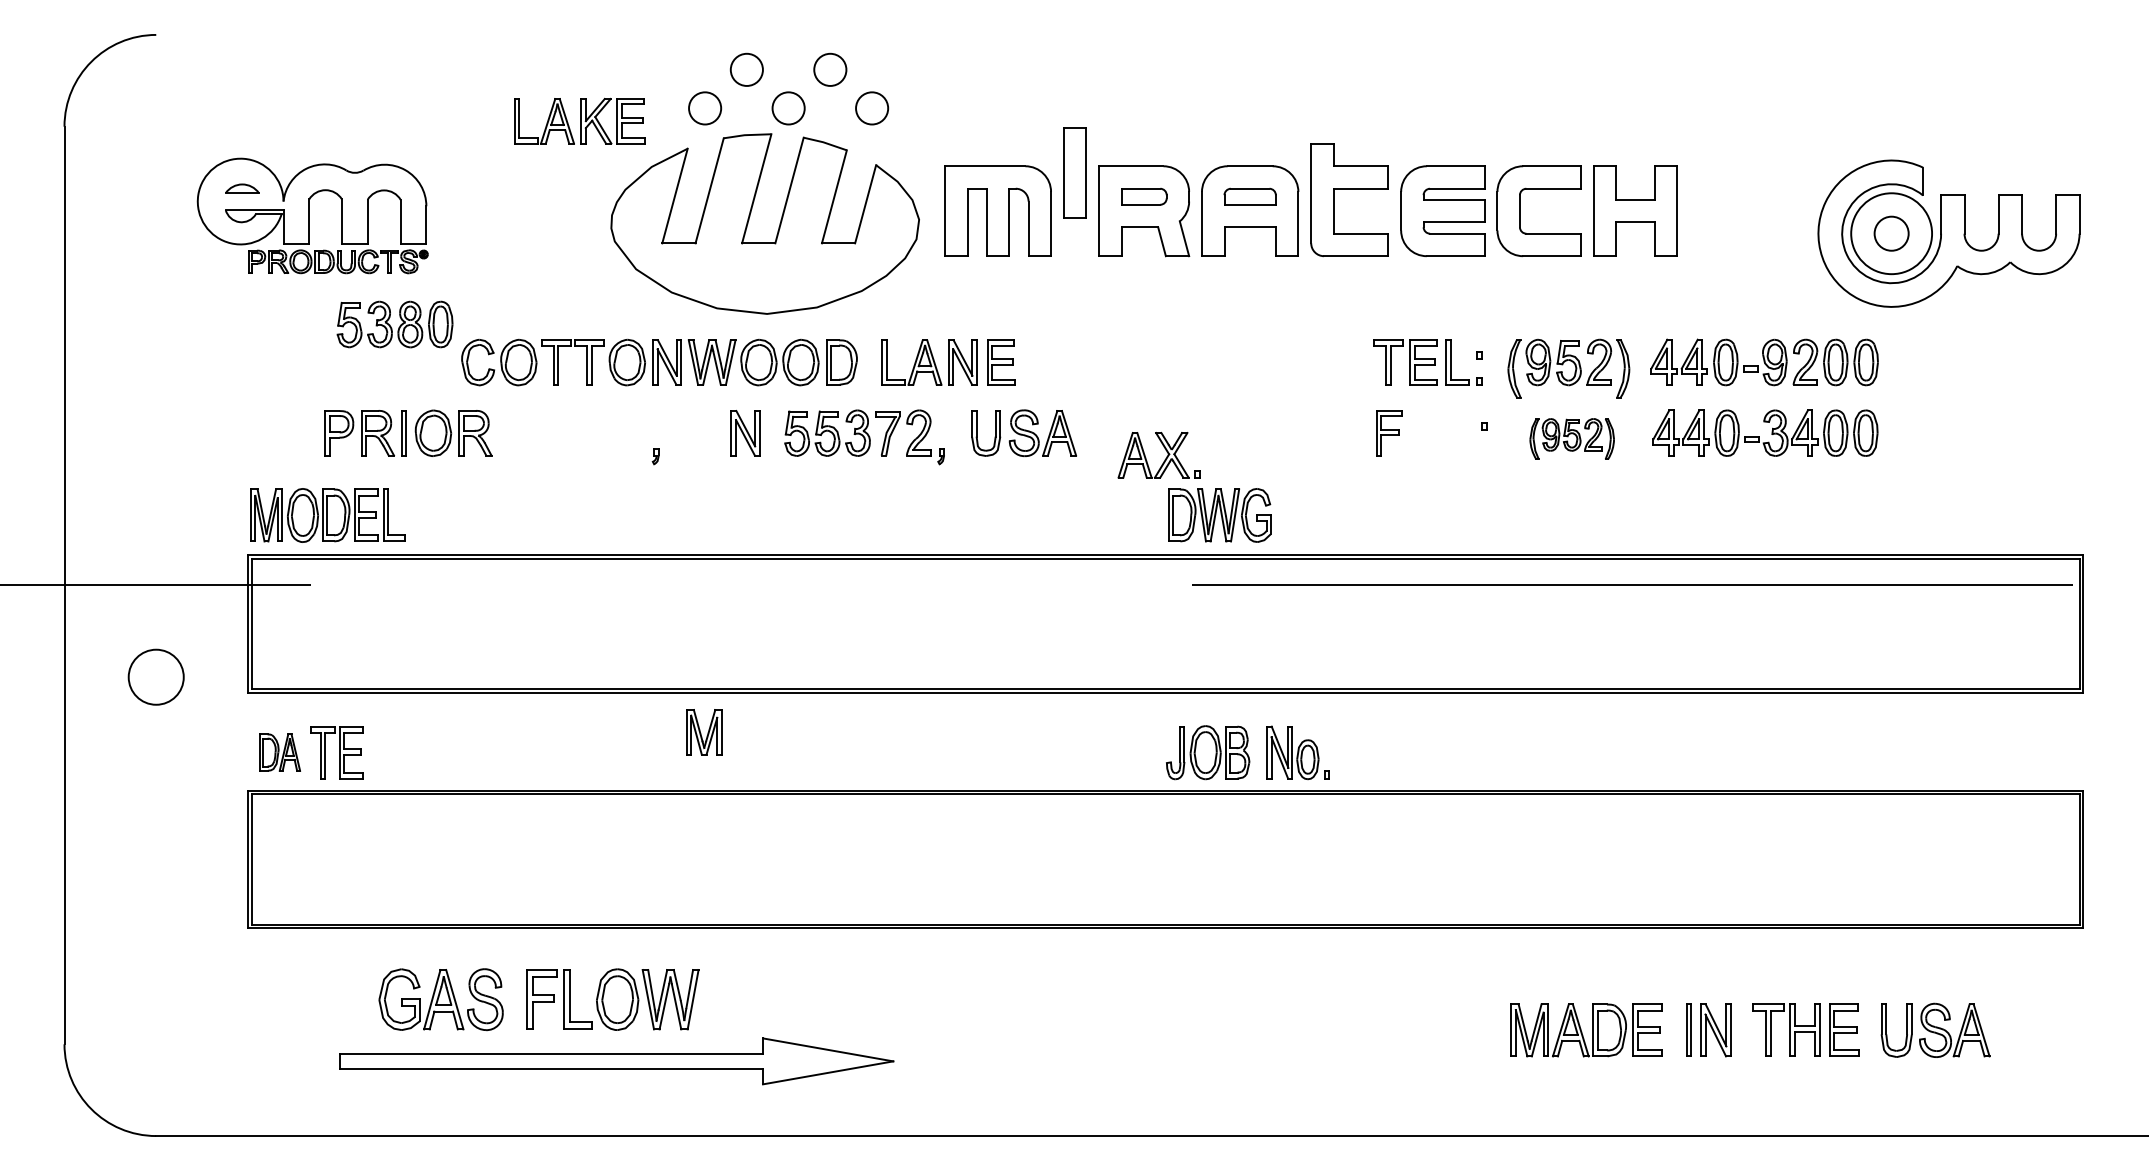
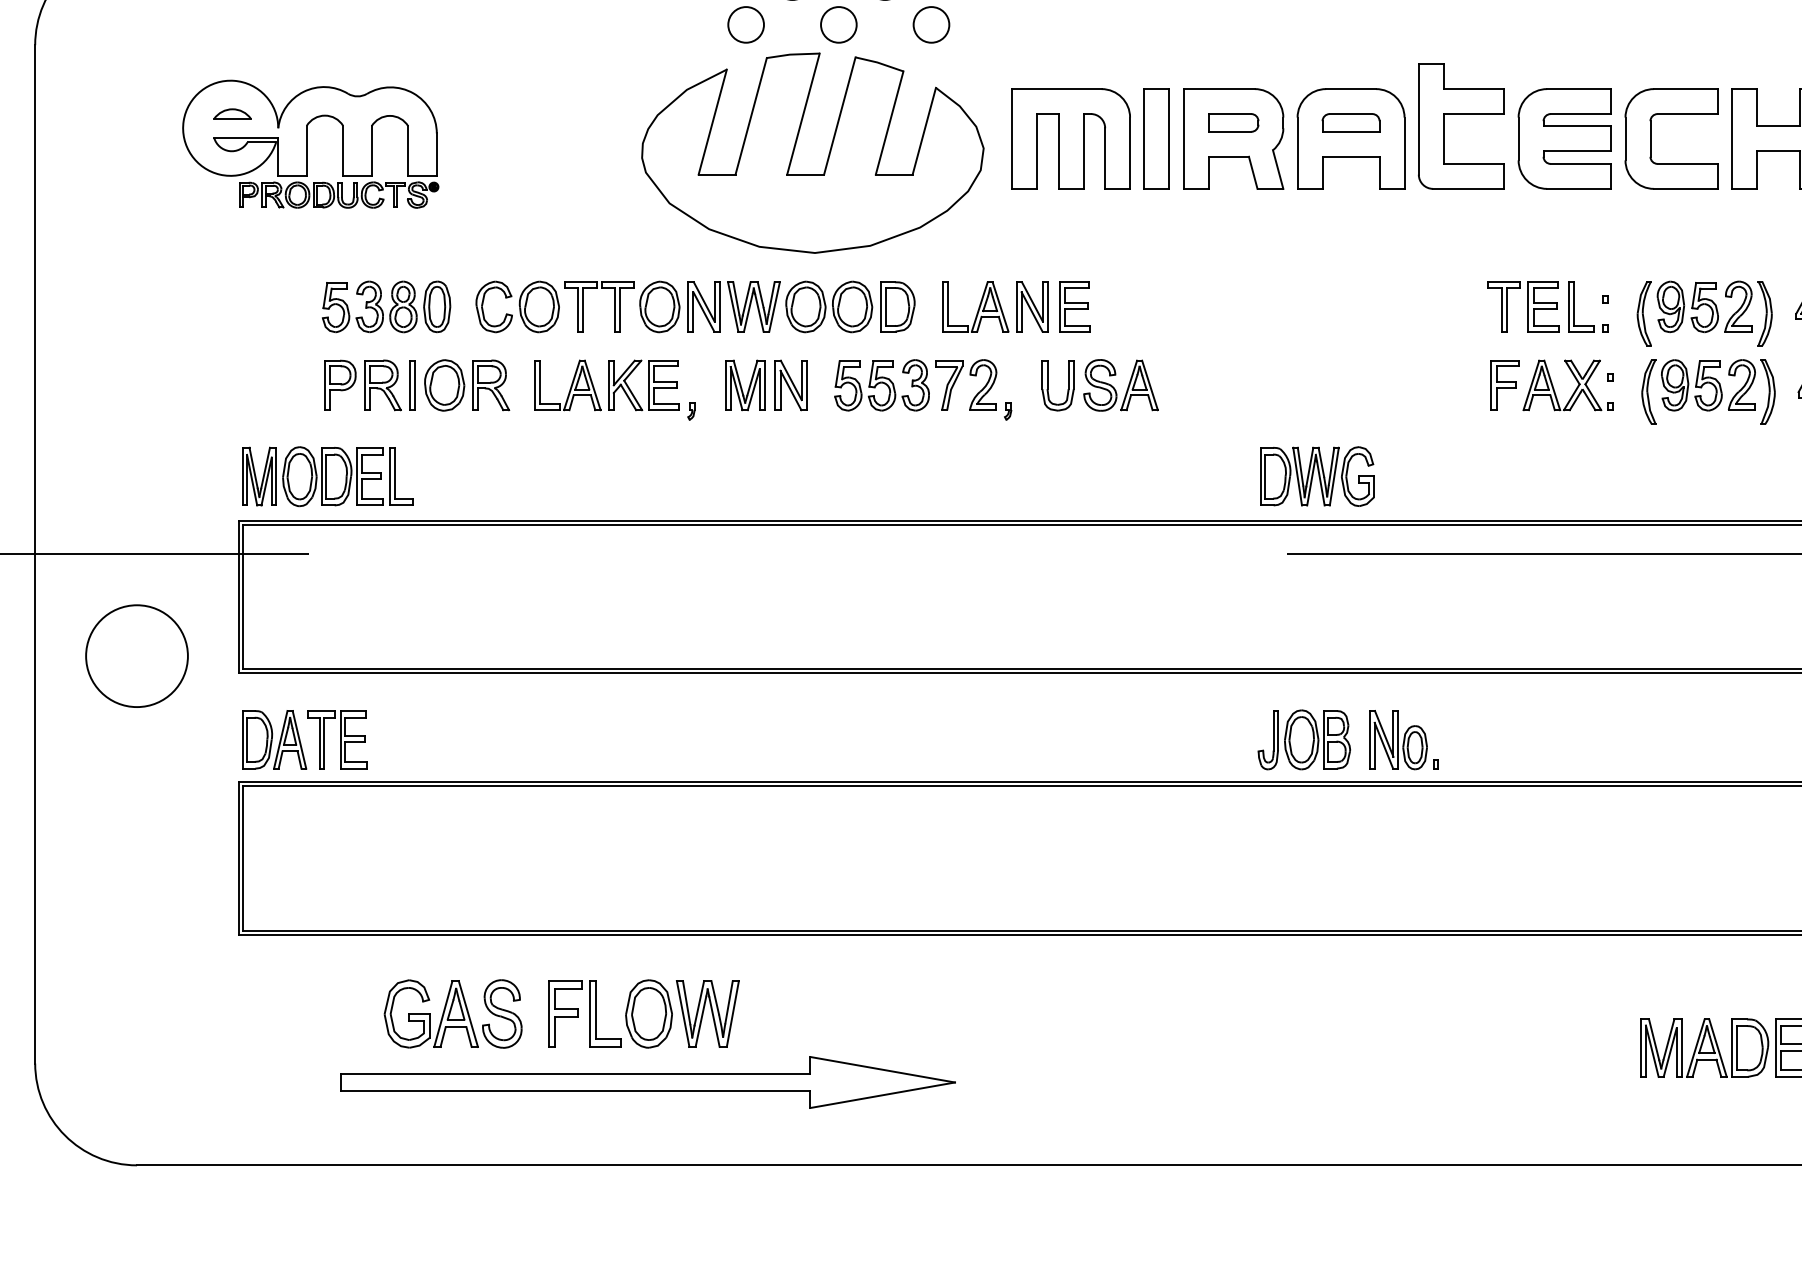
part: (579, 120) -> (606, 384), moved
part: (1074, 172) -> (1156, 138), moved
part: (394, 324) -> (385, 306), moved
part: (1571, 438) -> (1707, 391), size x1.43
part: (1164, 459) -> (1574, 390), moved
circle: (156, 677) -> (137, 656), size x1.67
part: (704, 732) -> (745, 385), moved
part: (279, 752) -> (273, 739), size x1.43

